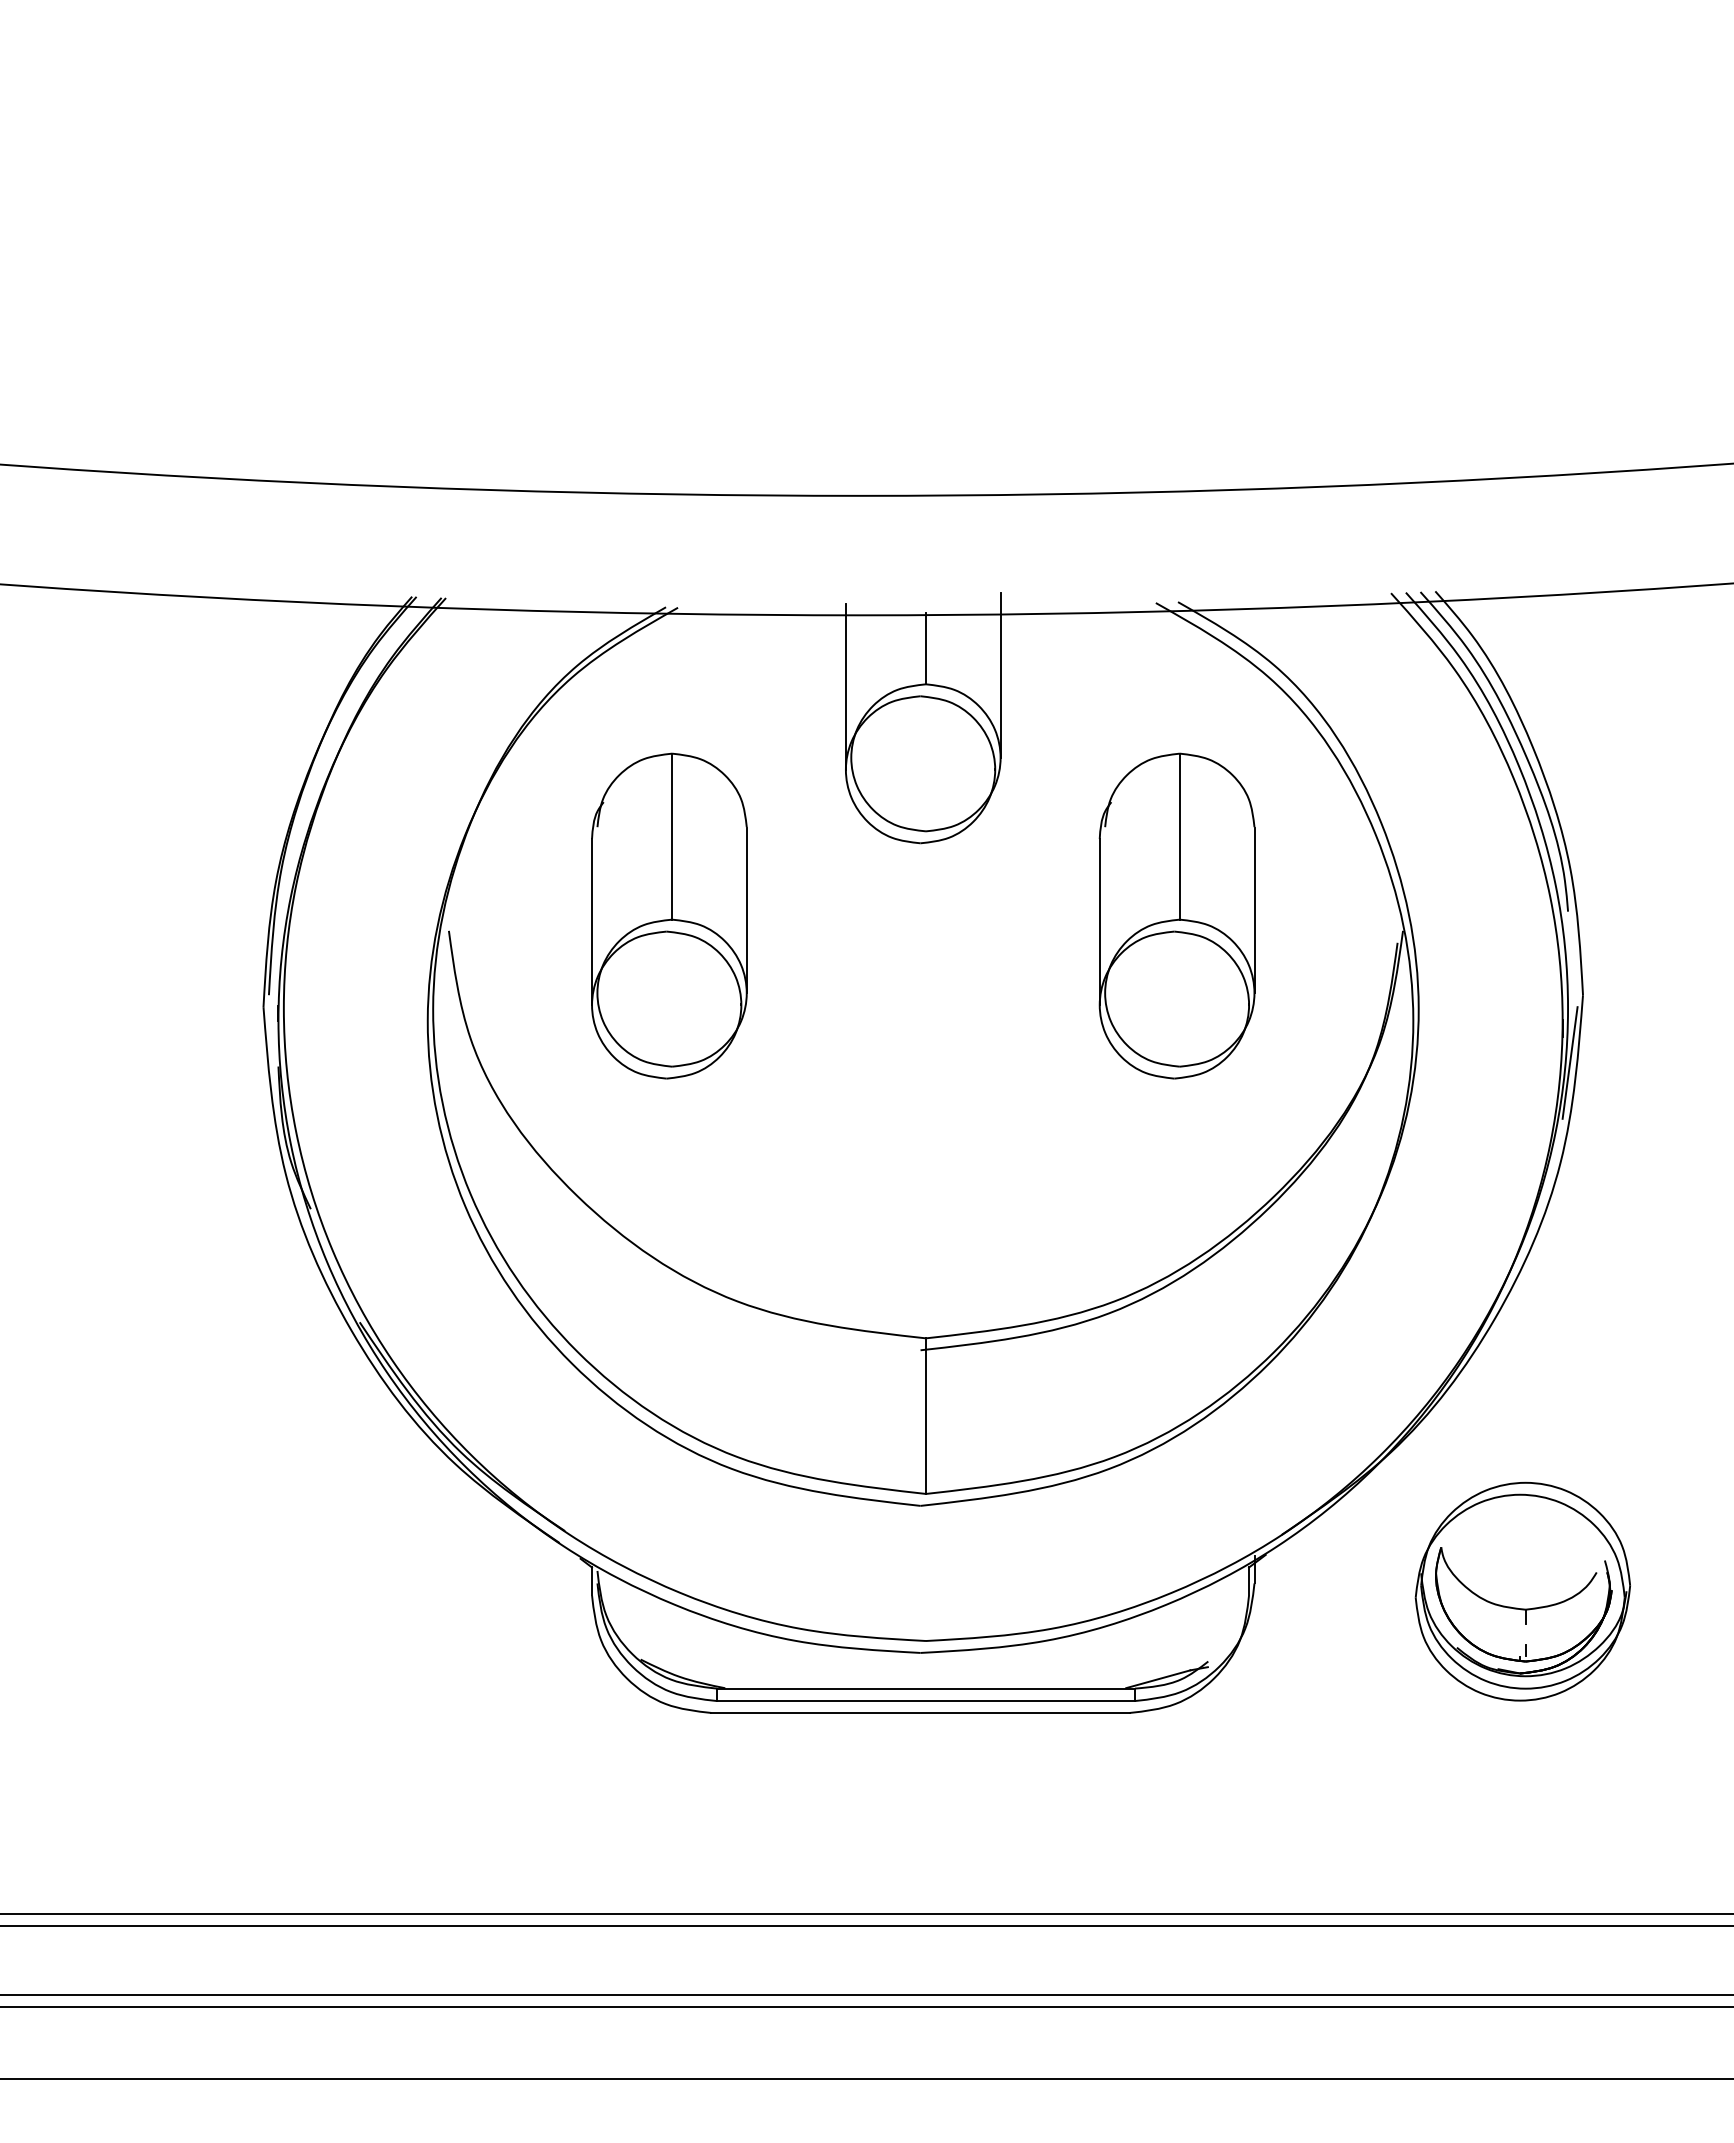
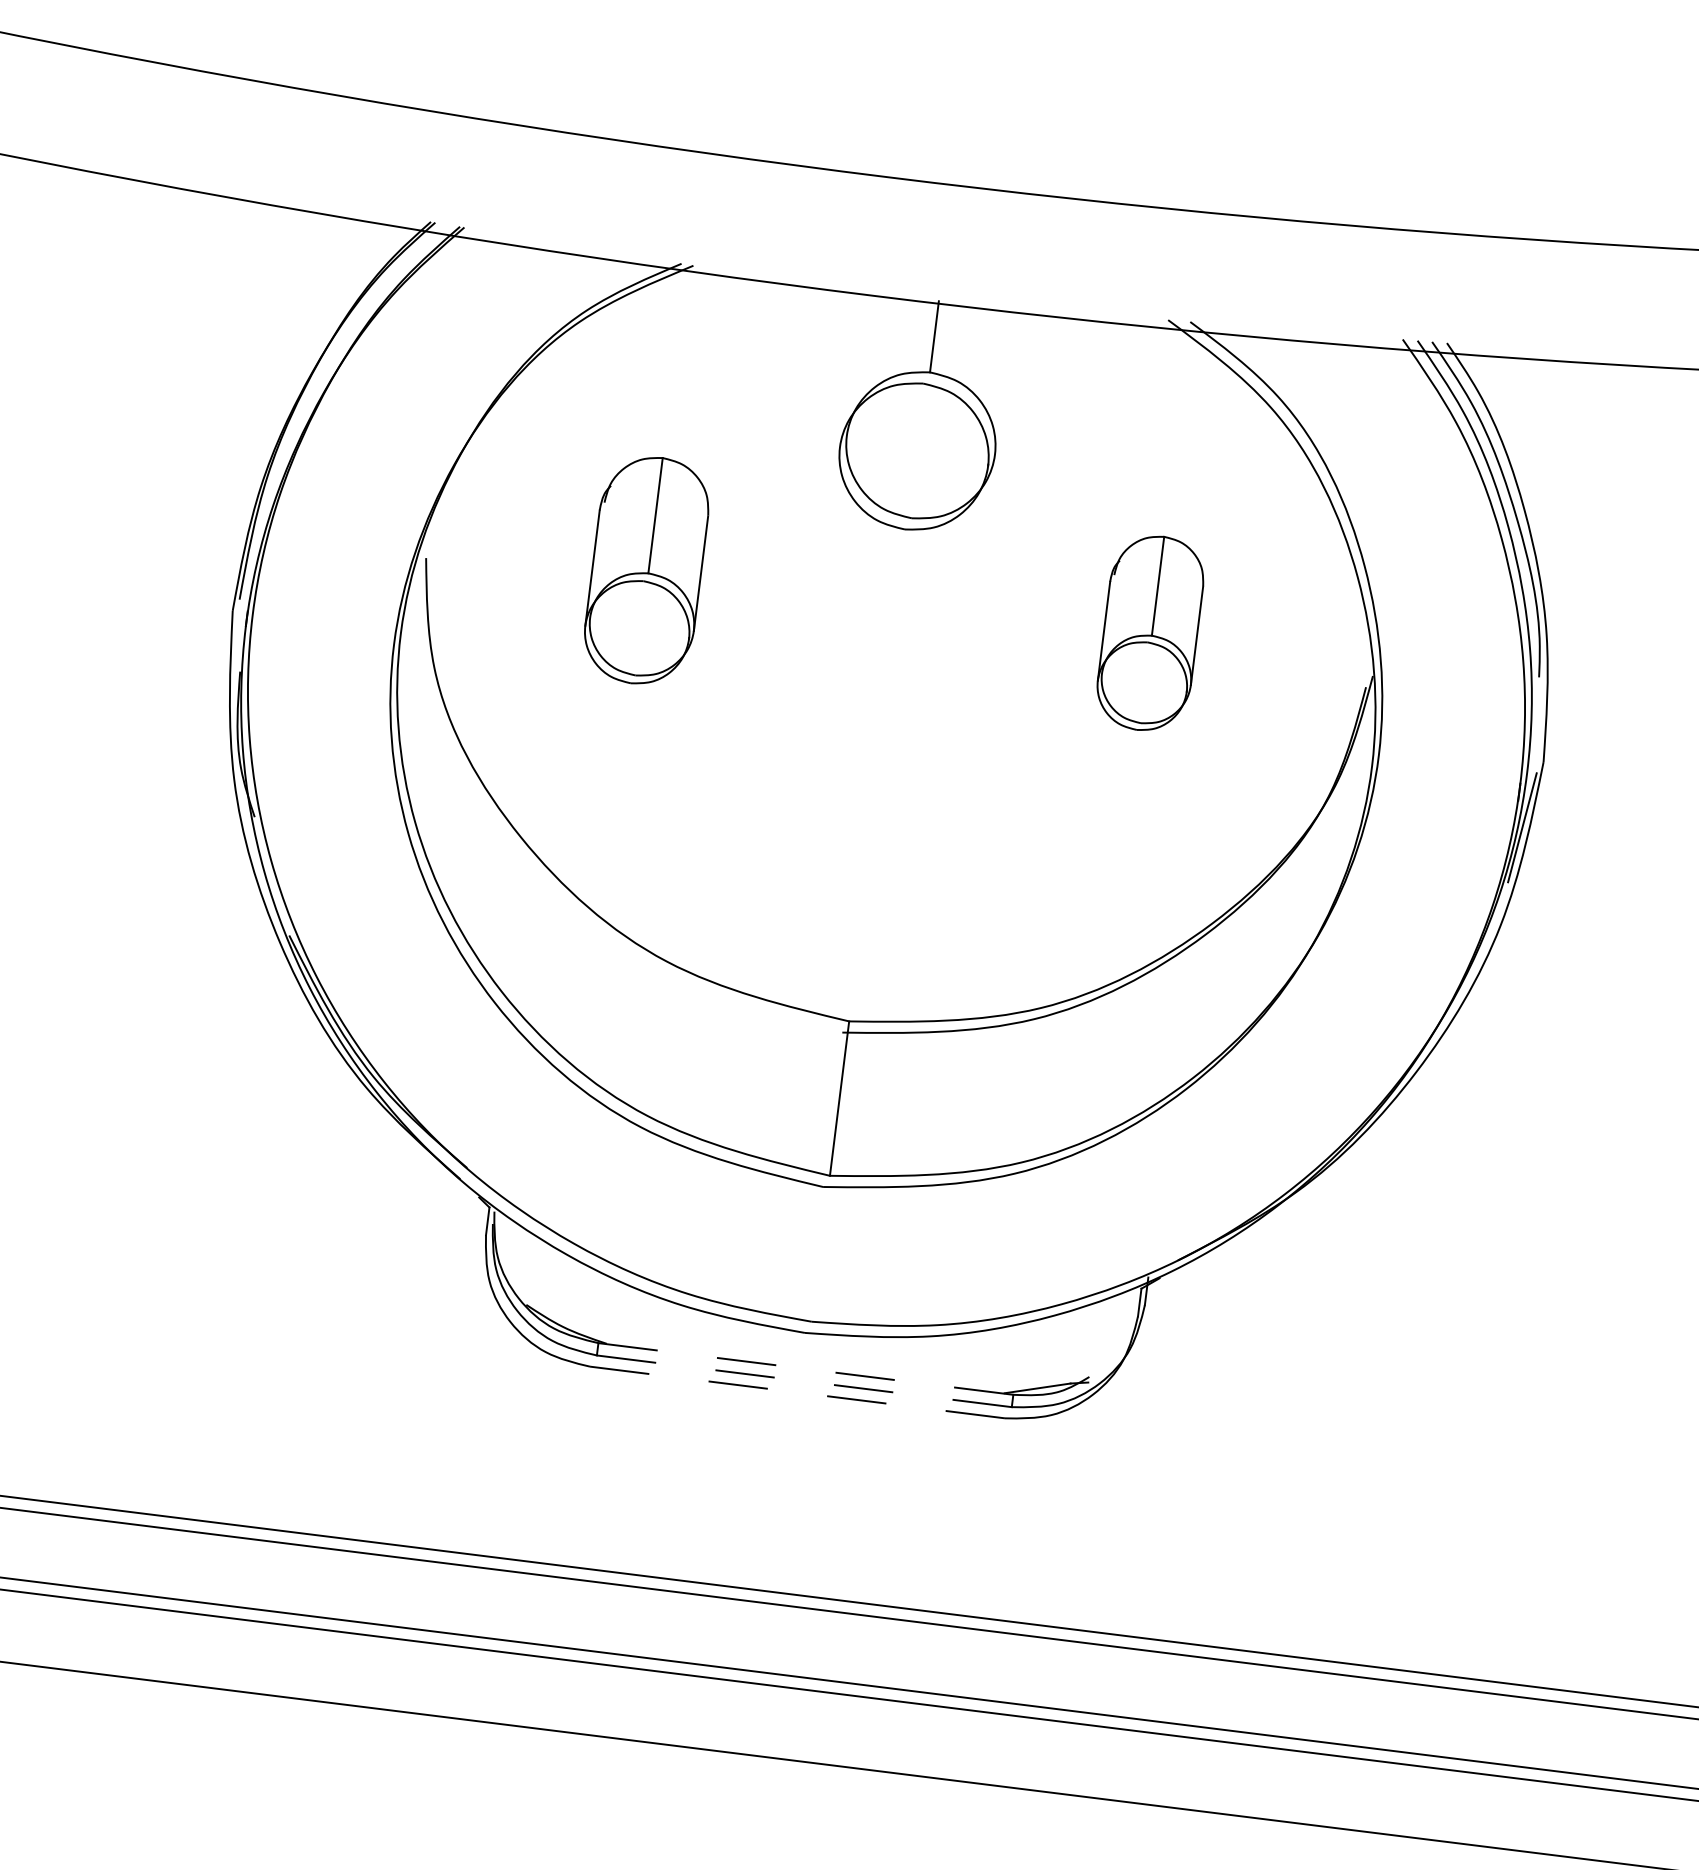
line: (1000, 675) -> (1005, 372), removed
line: (845, 686) -> (849, 364), removed
part: (669, 915) -> (646, 570), size x0.7
part: (1176, 915) -> (1150, 632), size x0.6
part: (1522, 1591) -> (1409, 1346), removed
line: (926, 1688) -> (806, 1368), solid -> dashed
line: (926, 1701) -> (804, 1381), solid -> dashed
line: (921, 1712) -> (798, 1392), solid -> dashed

